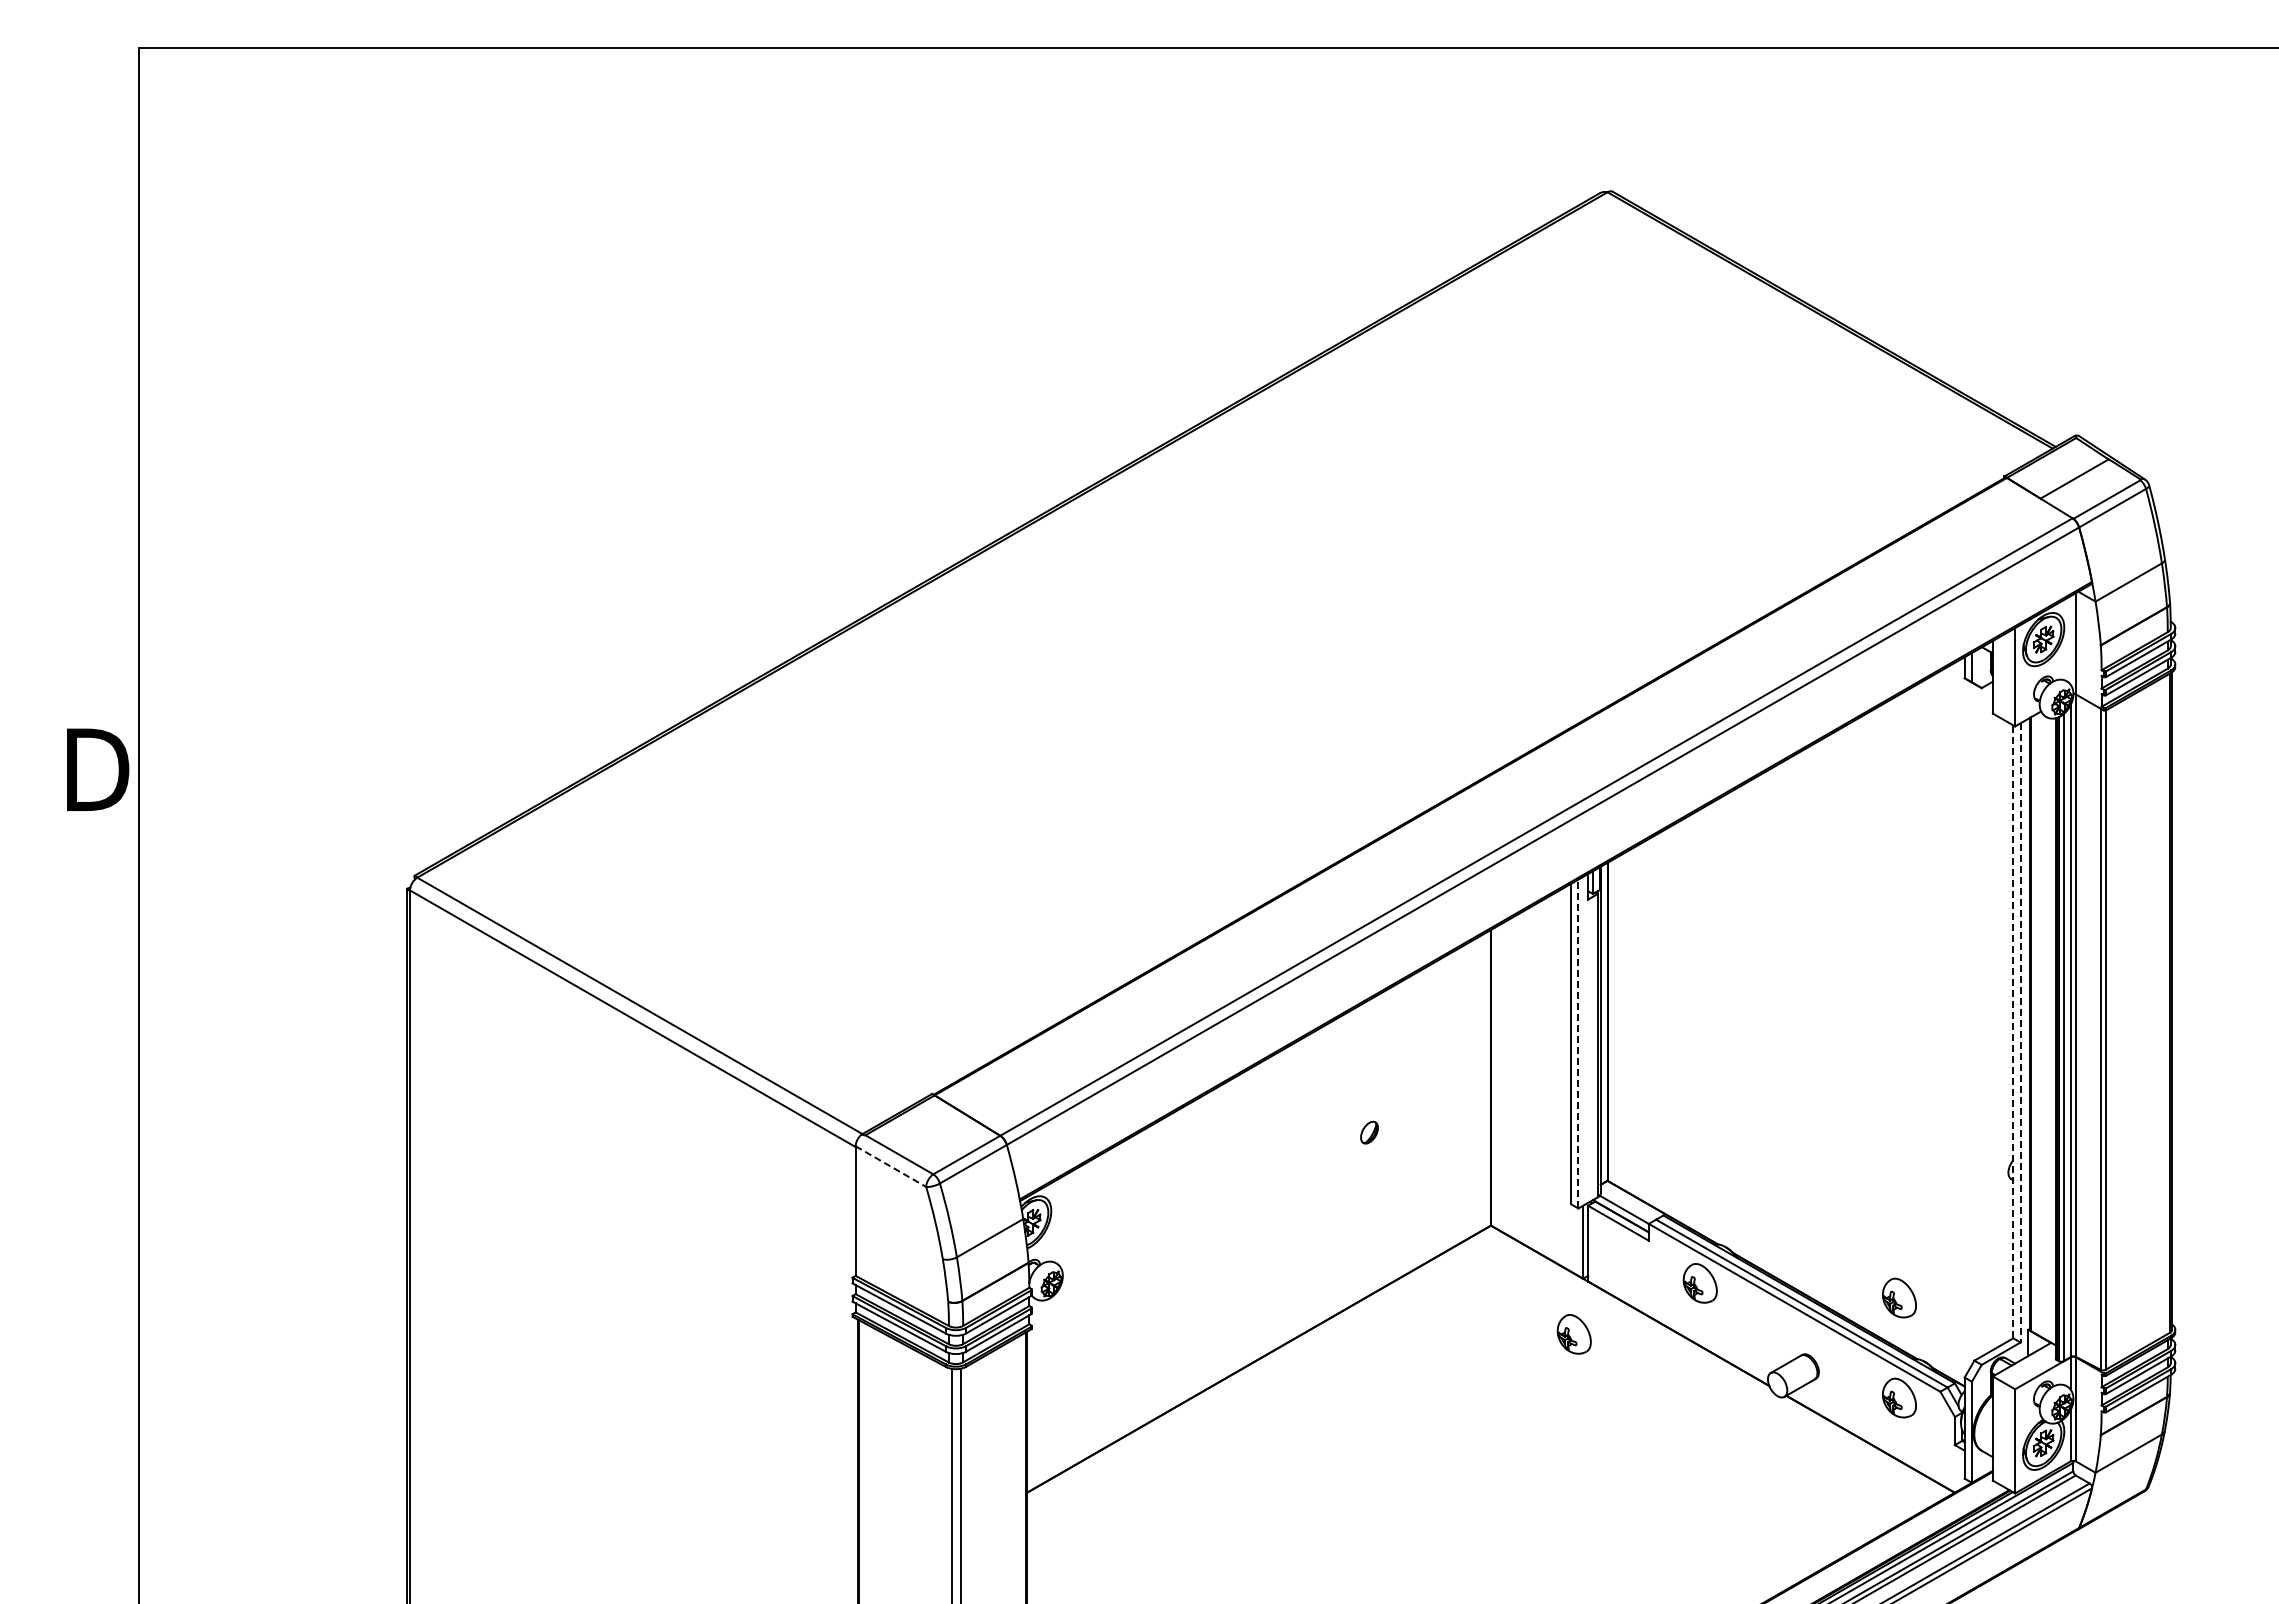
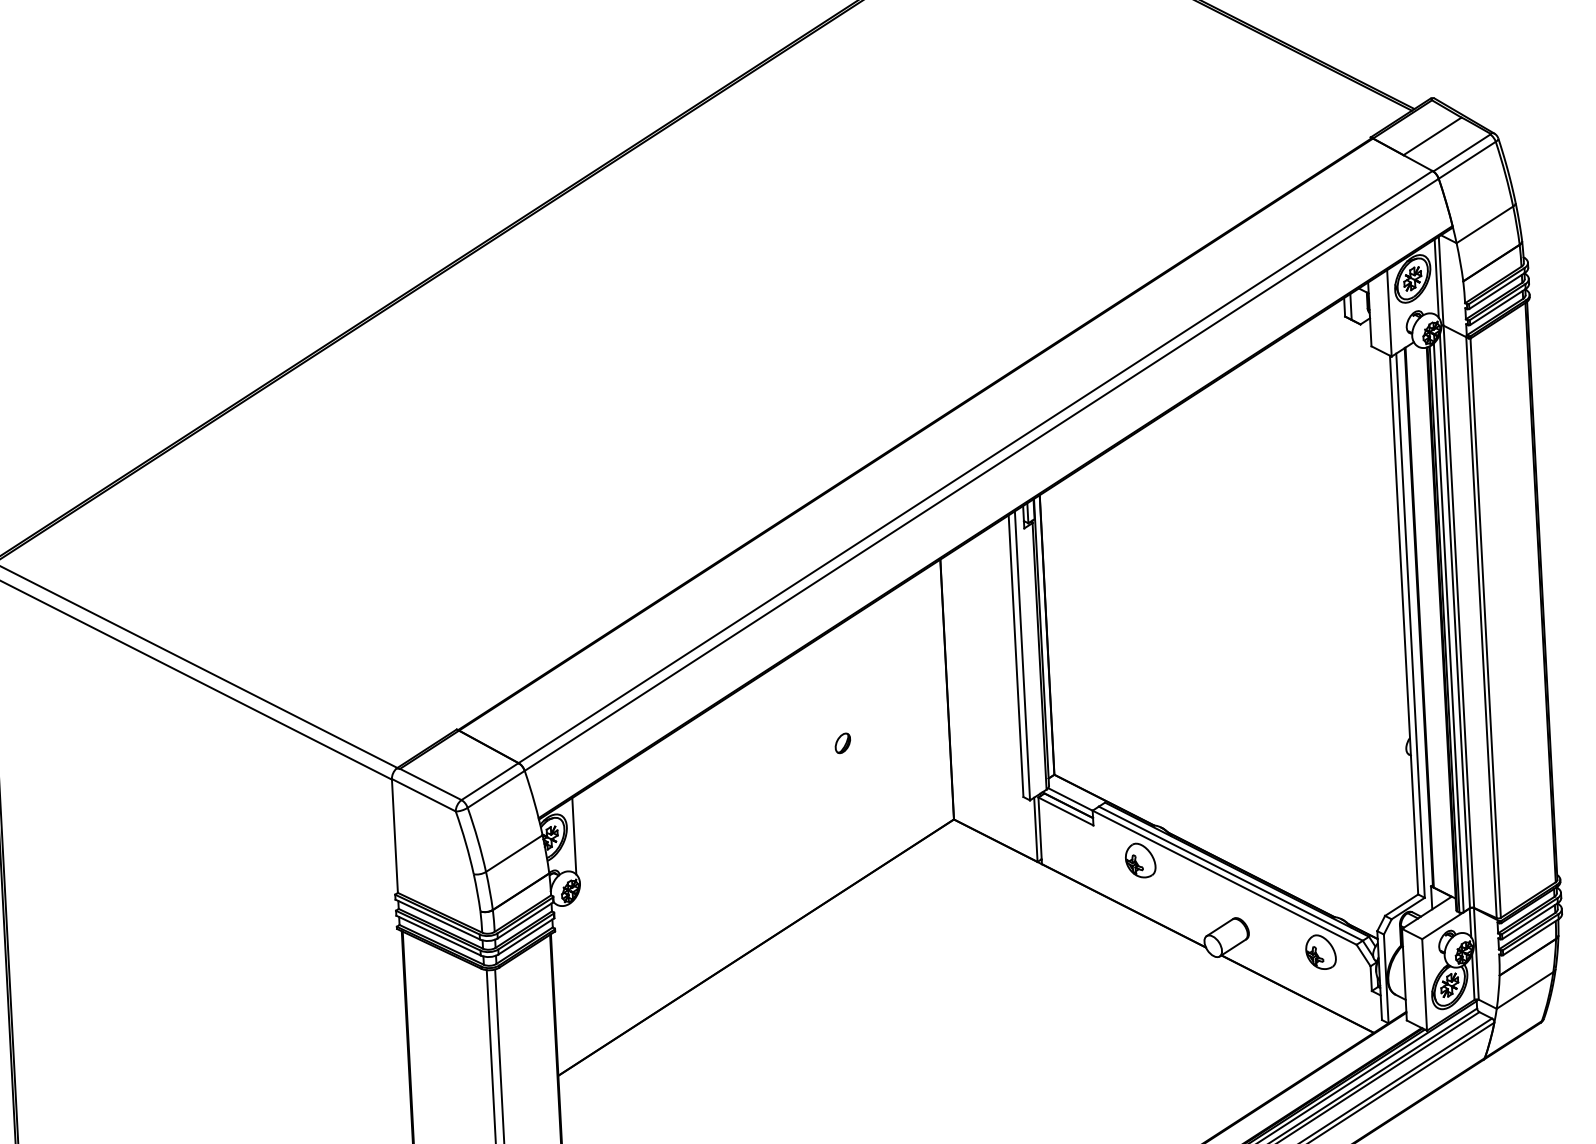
line: (2070, 640) -> (1436, 278), added
line: (2013, 1031) -> (1404, 624), dashed -> solid
line: (2020, 1032) -> (1410, 625), dashed -> solid
line: (1578, 1043) -> (1022, 655), dashed -> solid
line: (890, 1166) -> (423, 795), dashed -> solid
line: (1059, 1221) -> (574, 835), added
part: (1899, 1297) -> (1316, 863), removed
part: (1573, 1334) -> (1031, 911), removed

